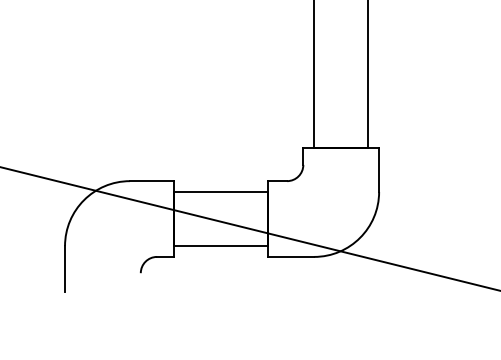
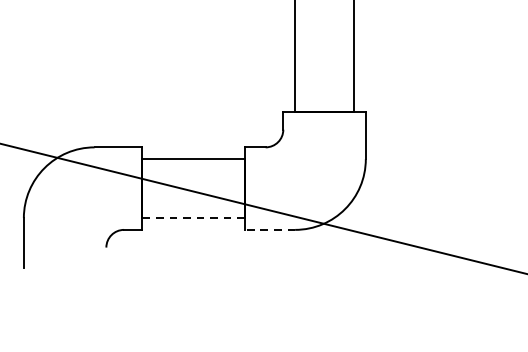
line: (220, 246) -> (193, 218), solid -> dashed
line: (290, 256) -> (269, 229), solid -> dashed

